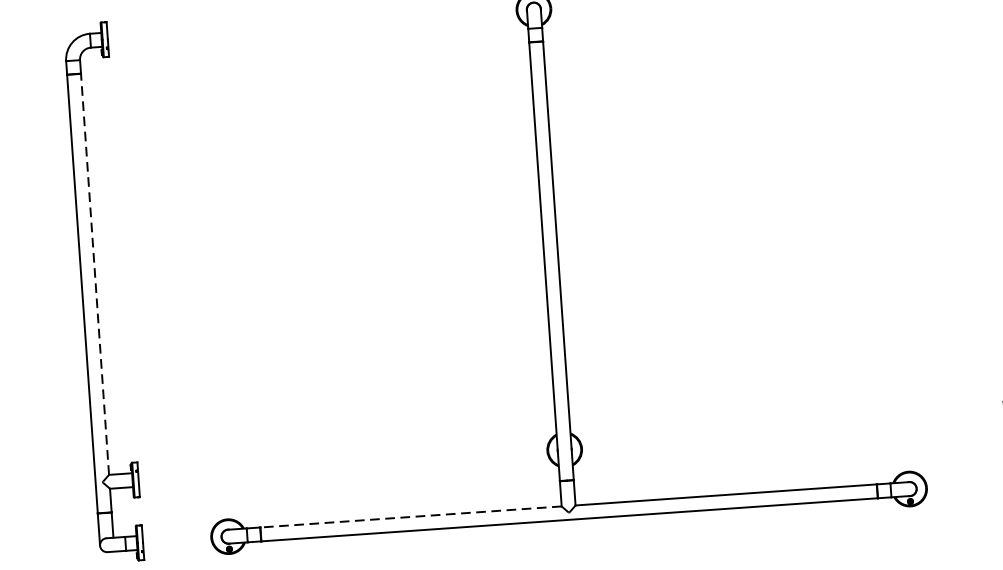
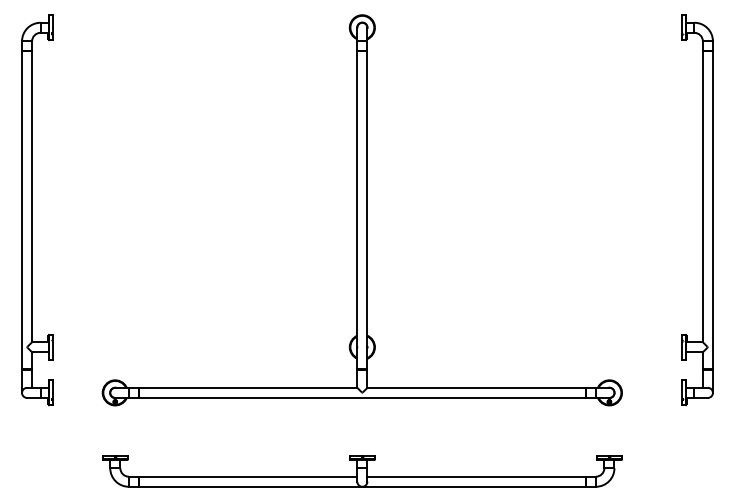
line: (95, 273) -> (32, 196), dashed -> solid
line: (410, 516) -> (247, 387), dashed -> solid

